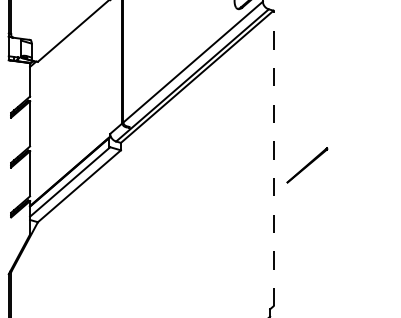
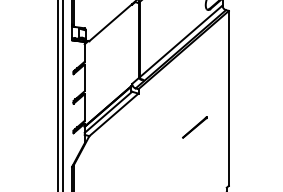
line: (272, 156) -> (228, 97), dashed -> solid
line: (306, 165) -> (194, 127), moved

